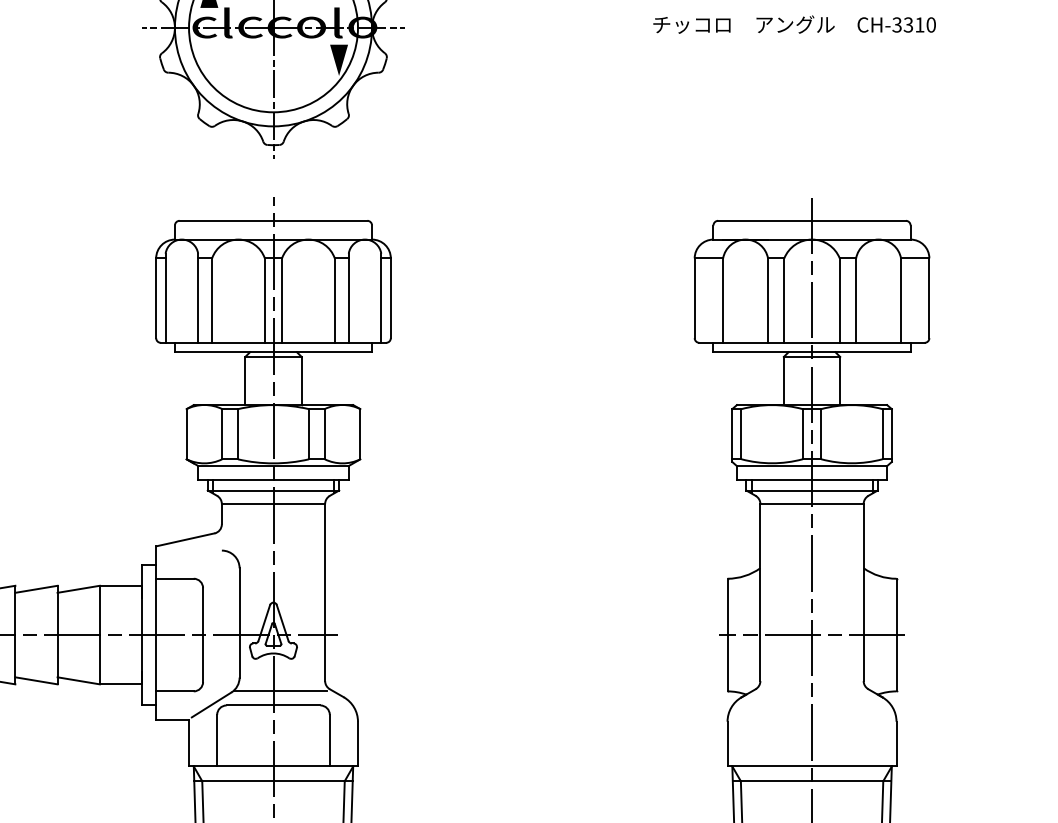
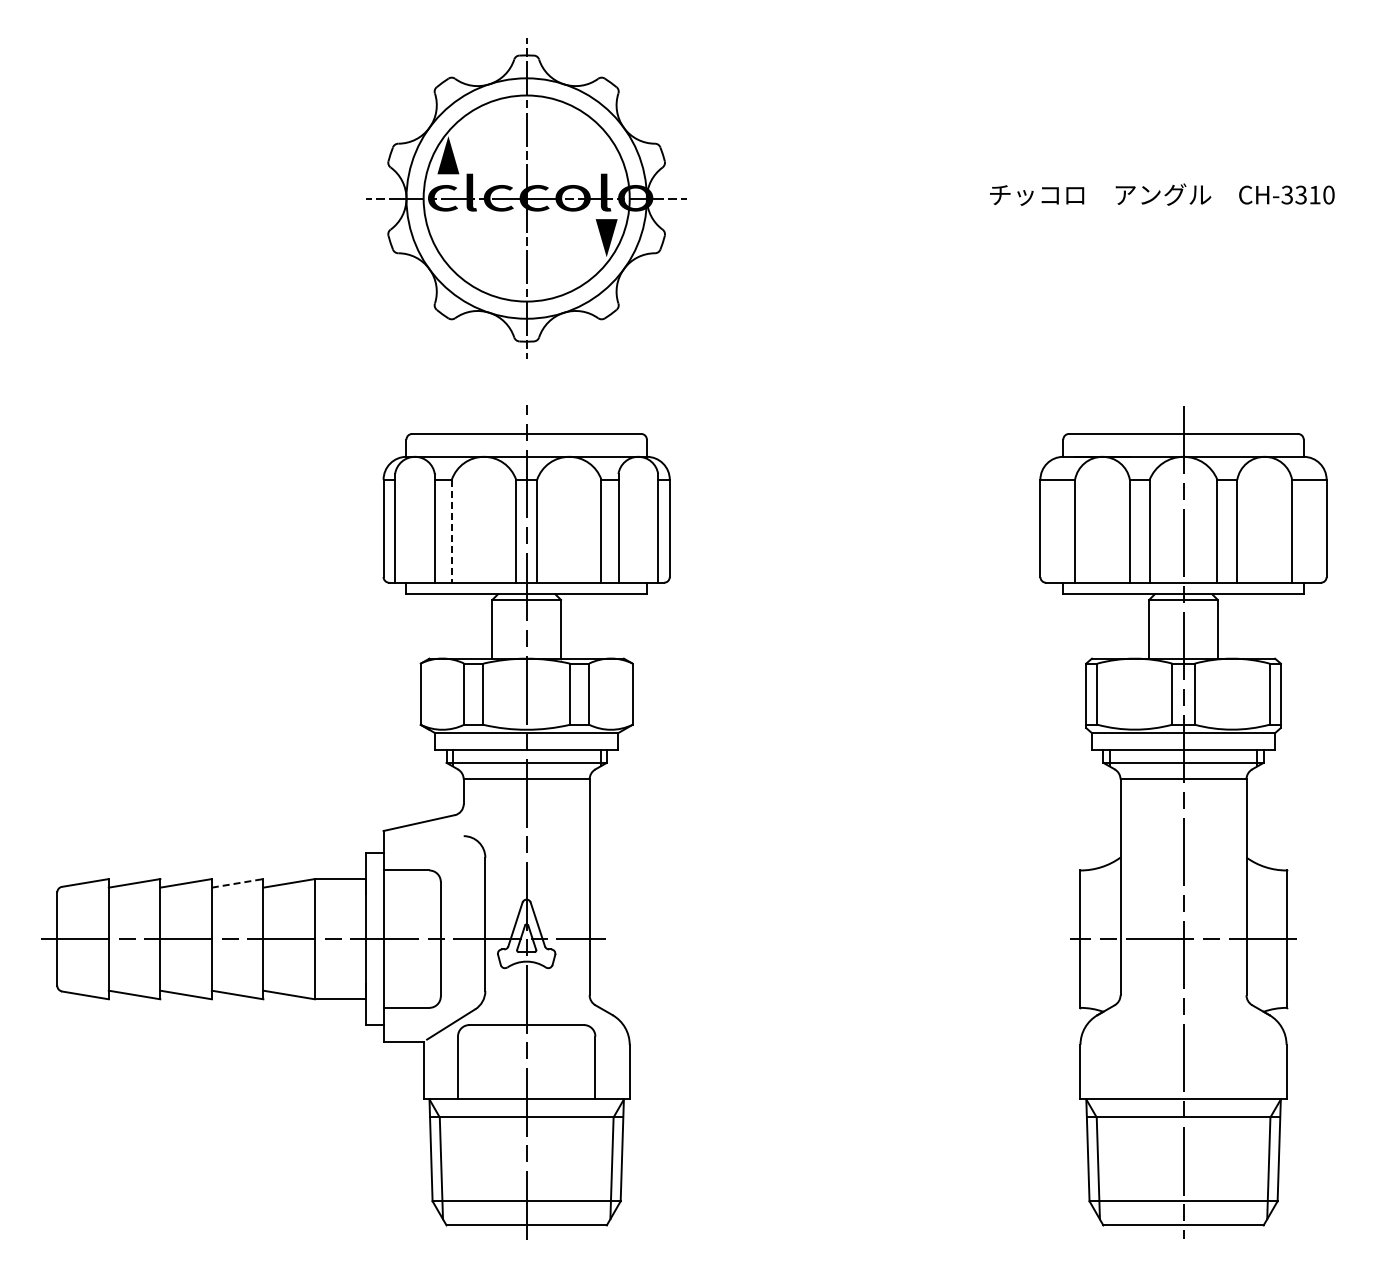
line: (211, 300) -> (451, 531), solid -> dashed
line: (37, 589) -> (238, 883), solid -> dashed
line: (280, 690) -> (535, 1006), removed

